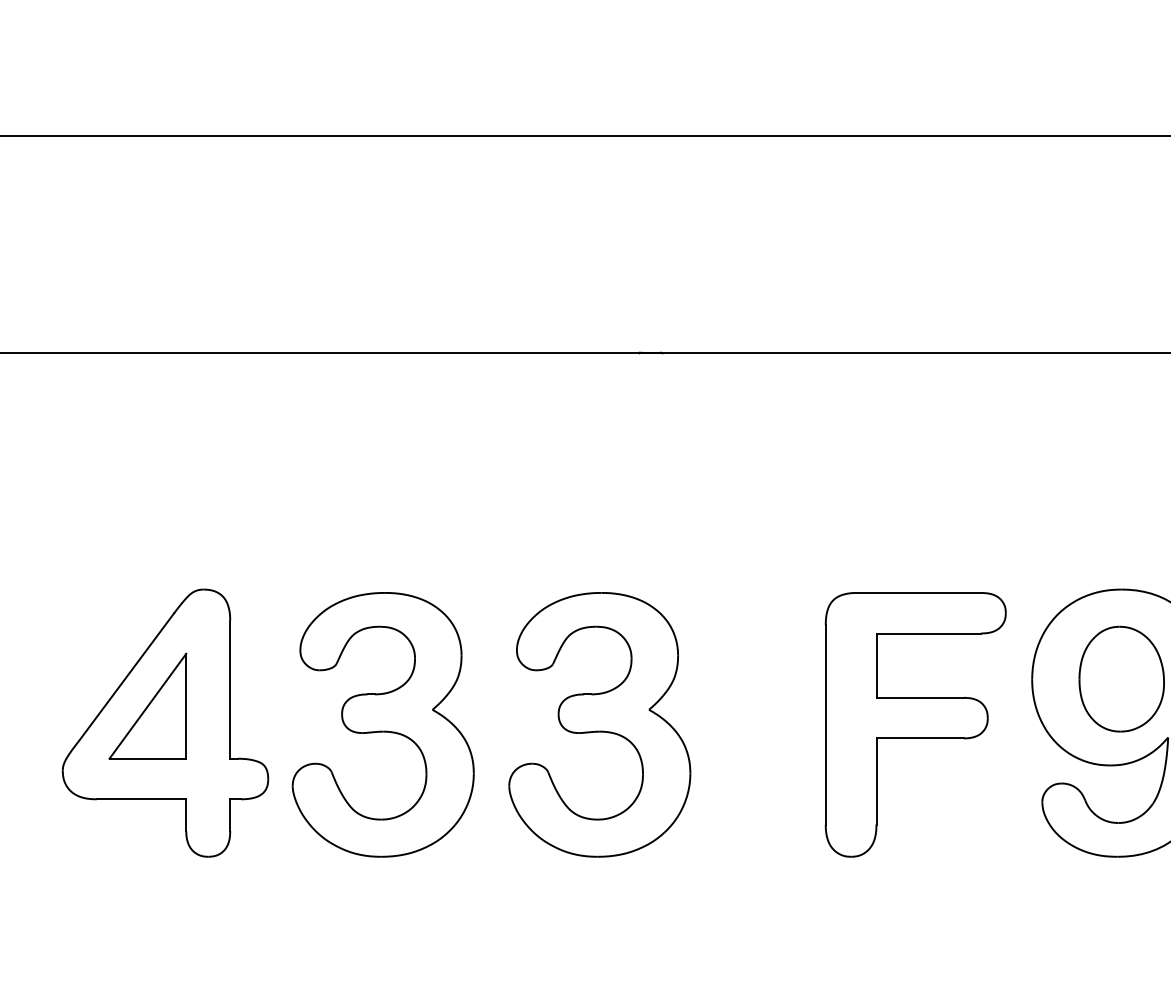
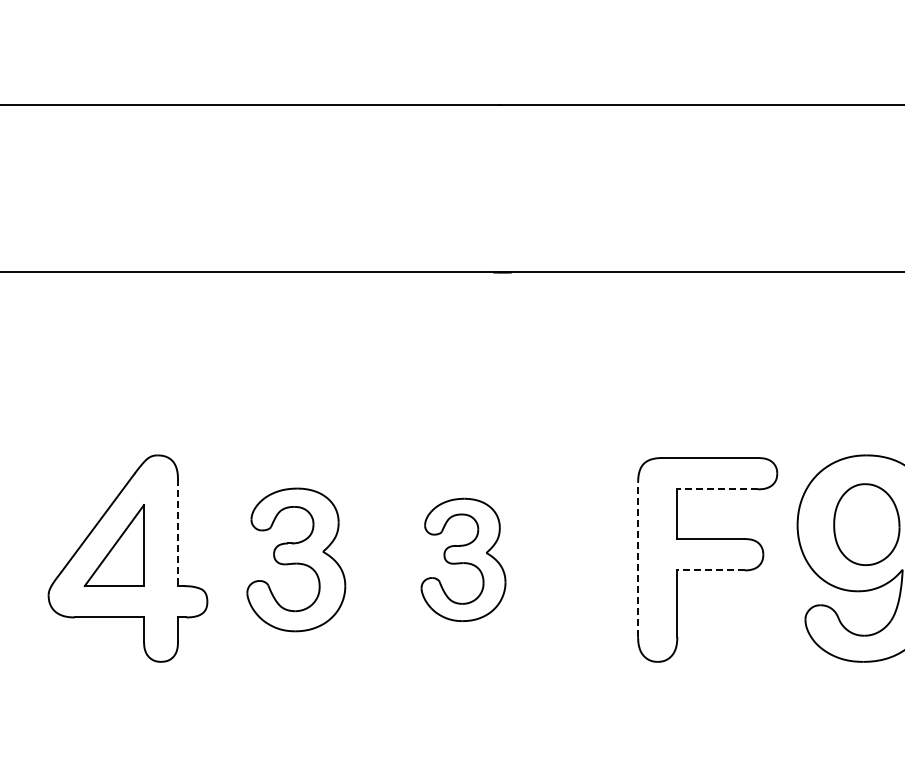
line: (928, 633) -> (717, 489), solid -> dashed
line: (230, 690) -> (178, 533), solid -> dashed
part: (383, 724) -> (296, 559), size x0.7
part: (599, 724) -> (463, 559), size x0.6
line: (826, 724) -> (638, 559), solid -> dashed
line: (920, 738) -> (711, 570), solid -> dashed

